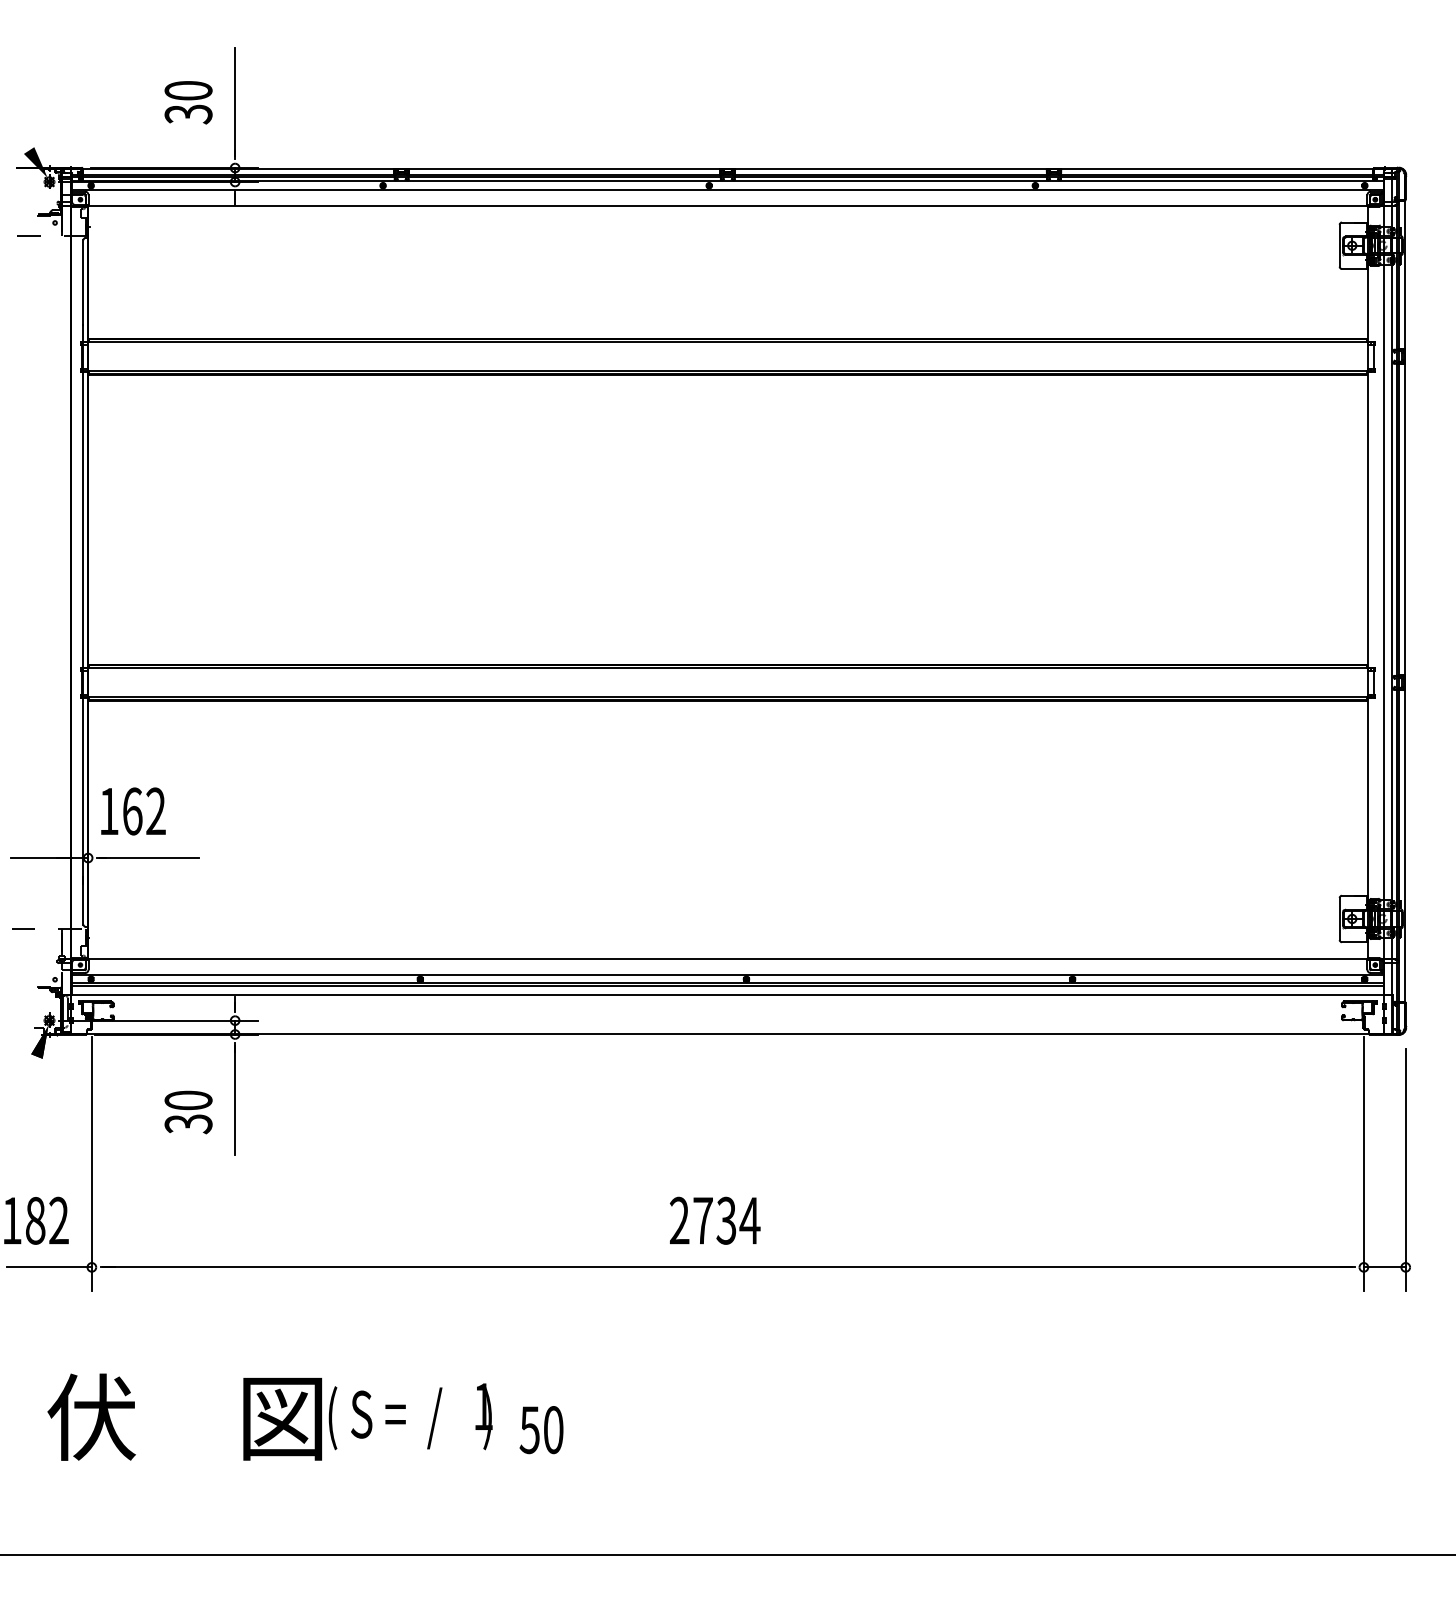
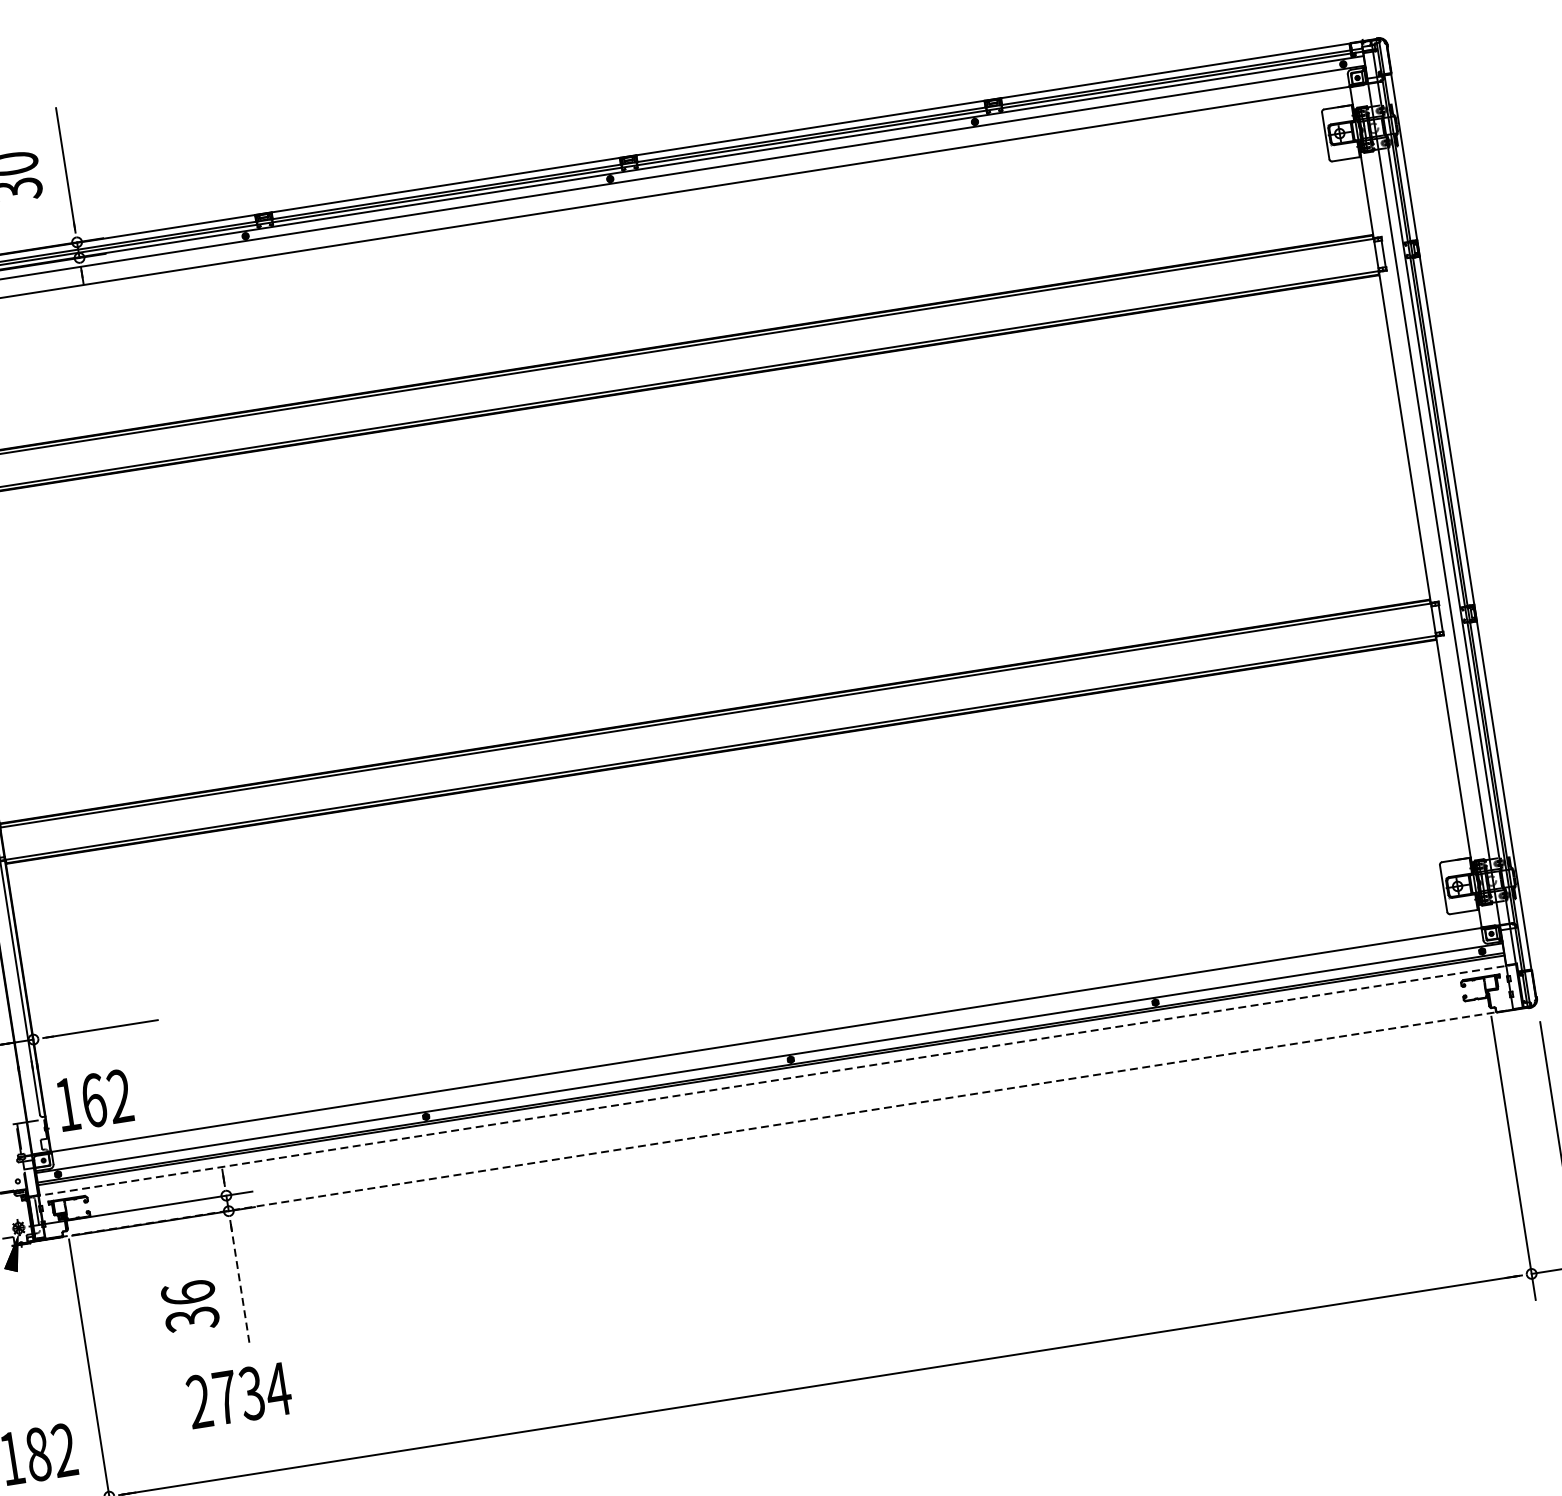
text: (133, 811) -> (94, 1100), moved
line: (727, 995) -> (772, 1081), solid -> dashed
line: (727, 1034) -> (779, 1124), solid -> dashed
text: (188, 1100) -> (188, 1293), 30 -> 36
line: (235, 1100) -> (240, 1284), solid -> dashed
text: (715, 1220) -> (239, 1395), moved

